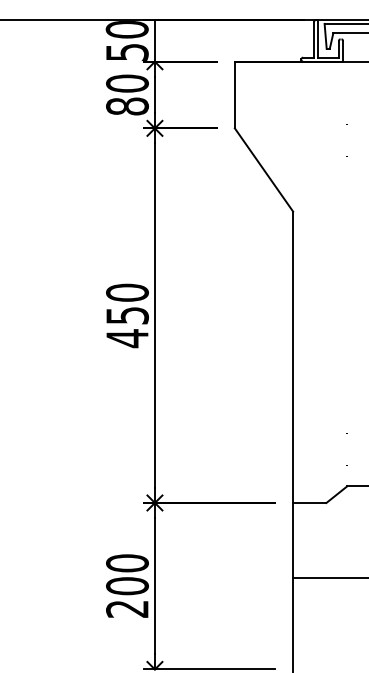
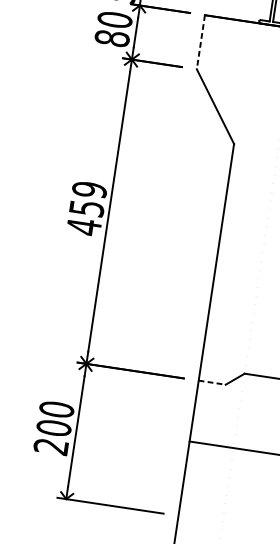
line: (234, 95) -> (200, 42), solid -> dashed
text: (127, 292) -> (89, 189), 450 -> 459
line: (309, 502) -> (212, 382), solid -> dashed

